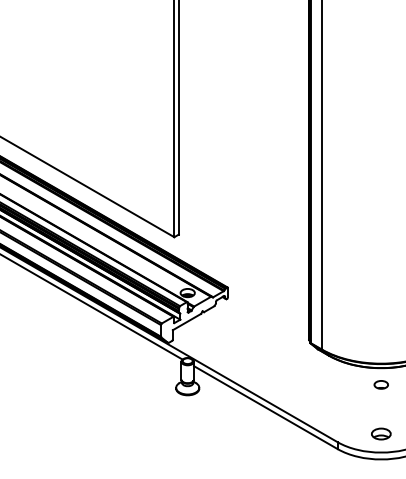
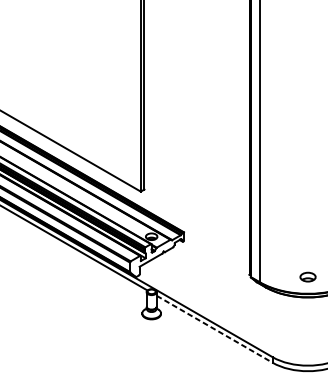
part: (380, 384) -> (307, 310), removed
line: (265, 407) -> (214, 329), solid -> dashed
part: (381, 433) -> (308, 276), moved

